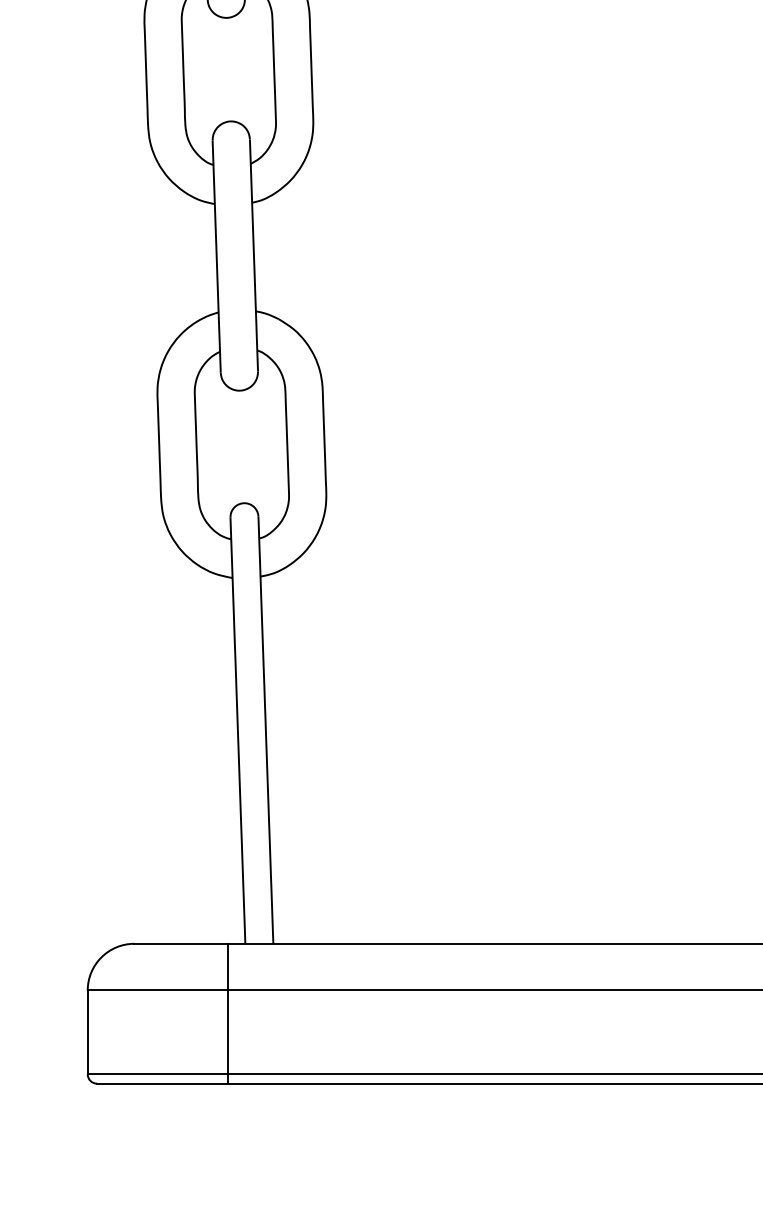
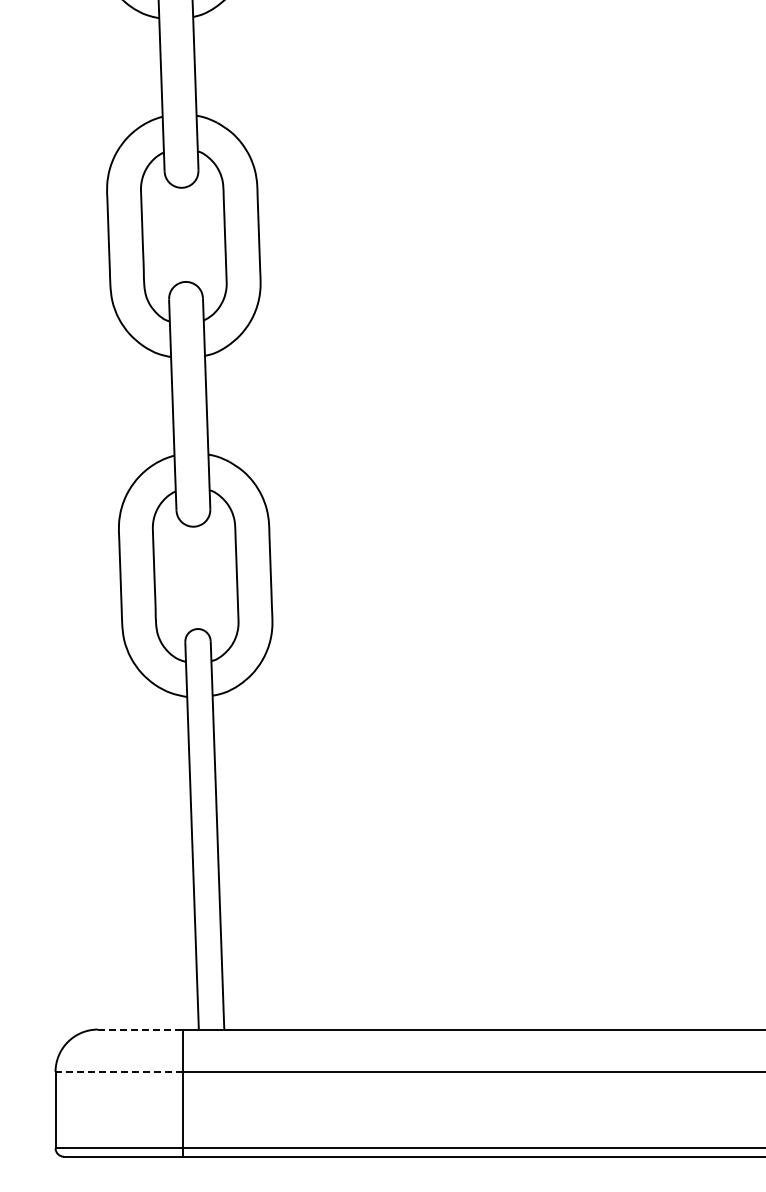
line: (181, 943) -> (140, 1029), solid -> dashed
line: (158, 989) -> (119, 1071), solid -> dashed

